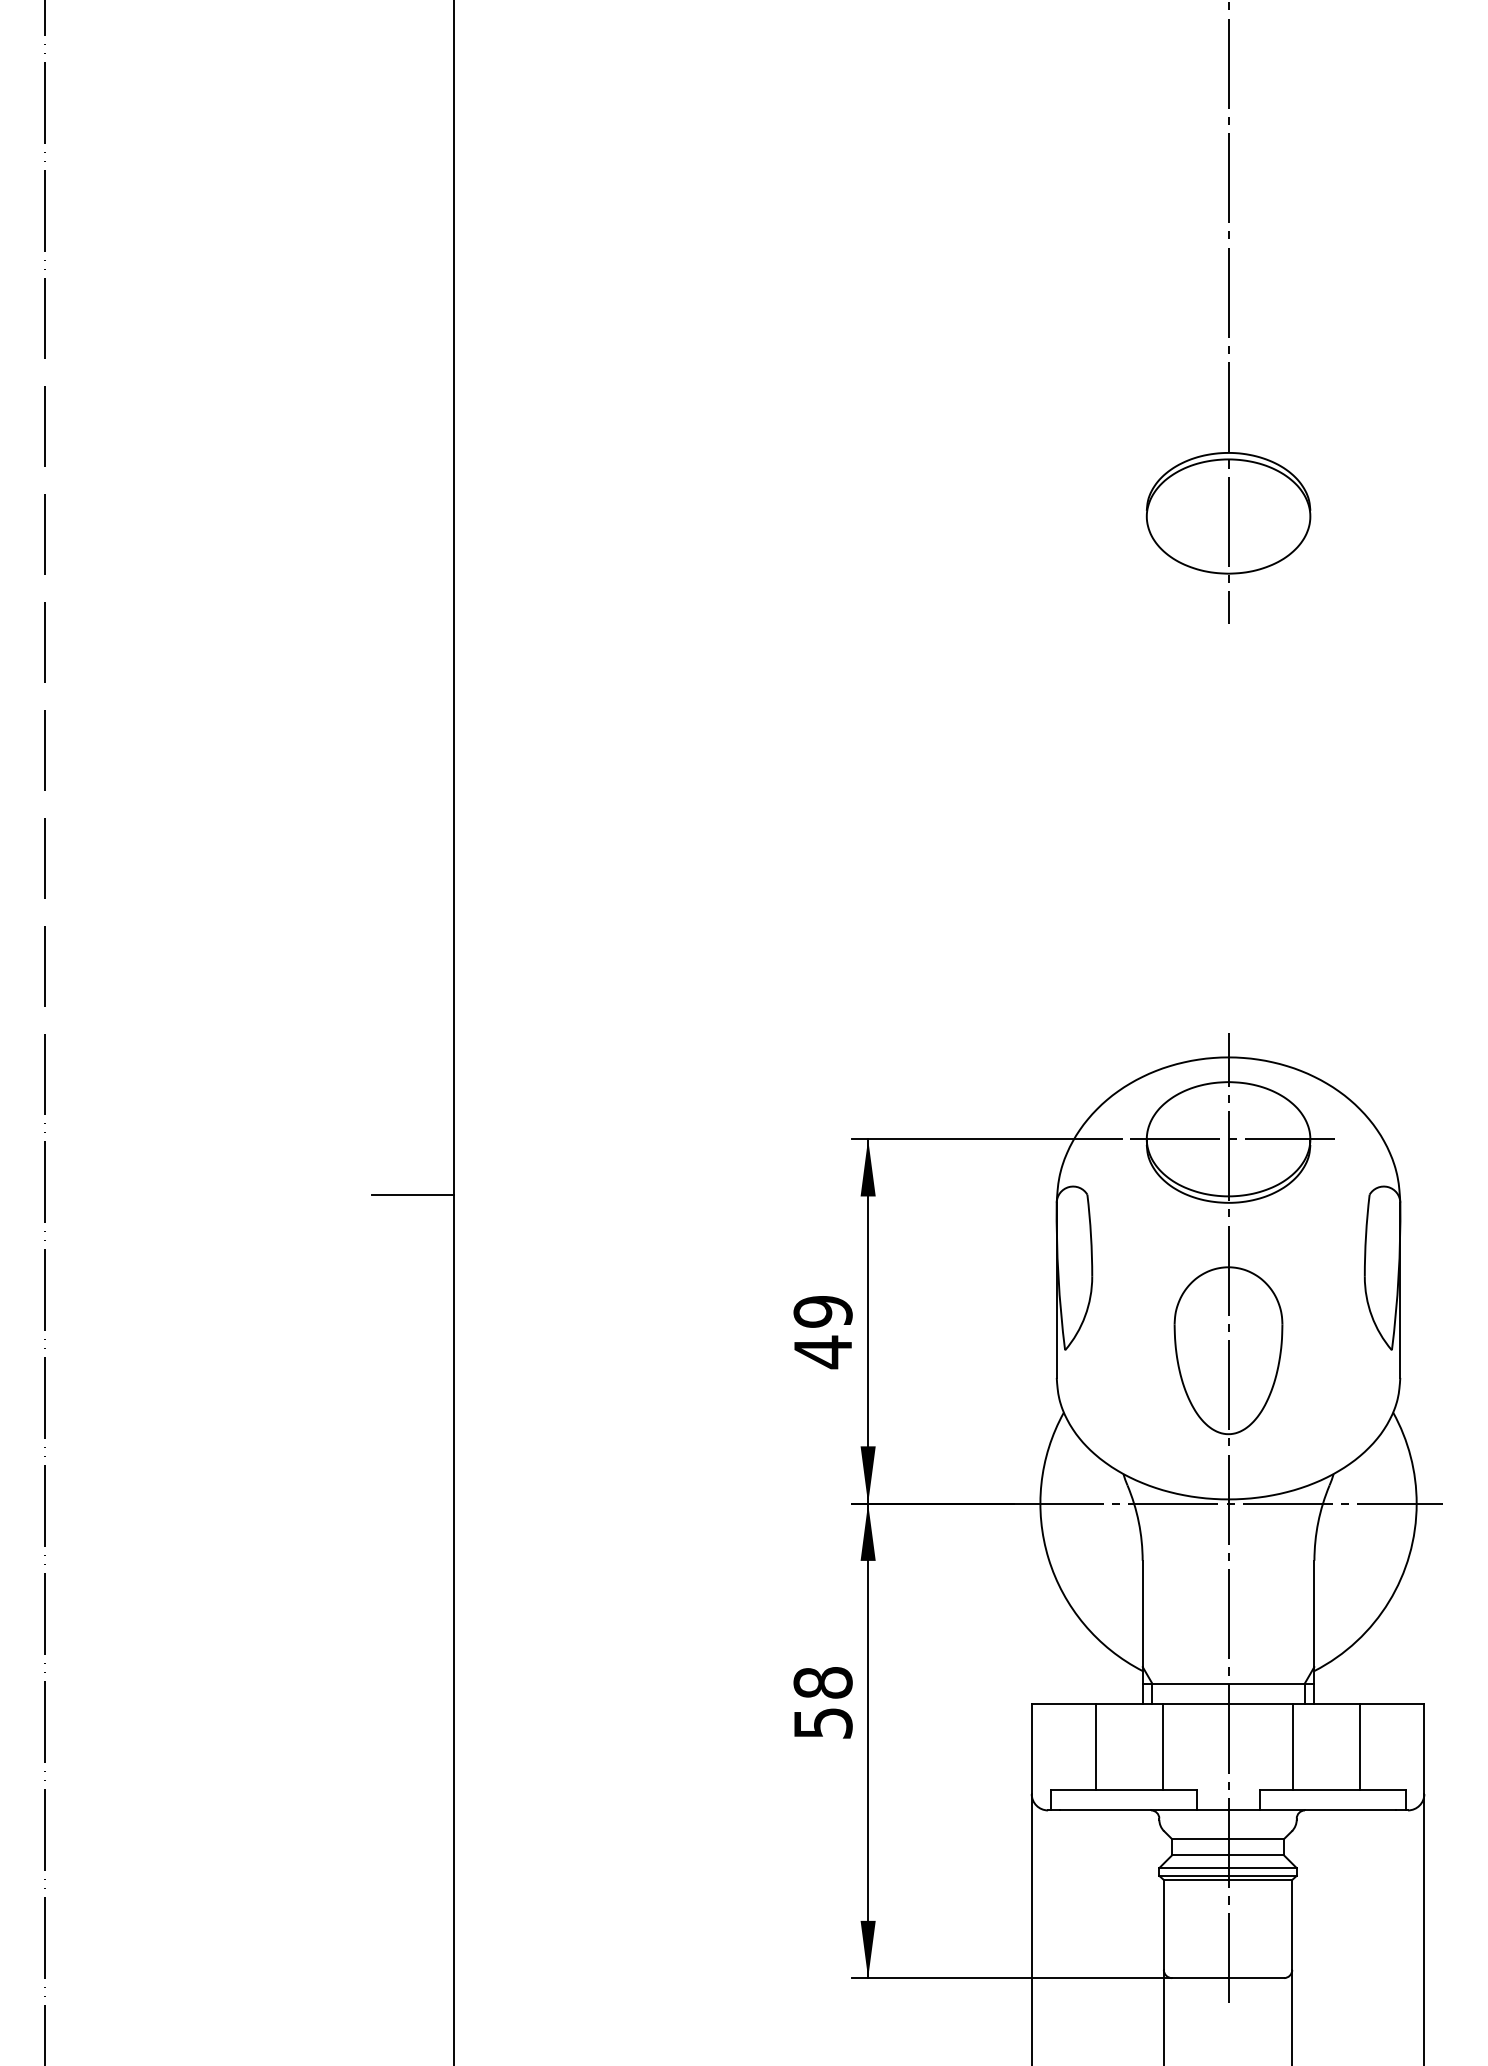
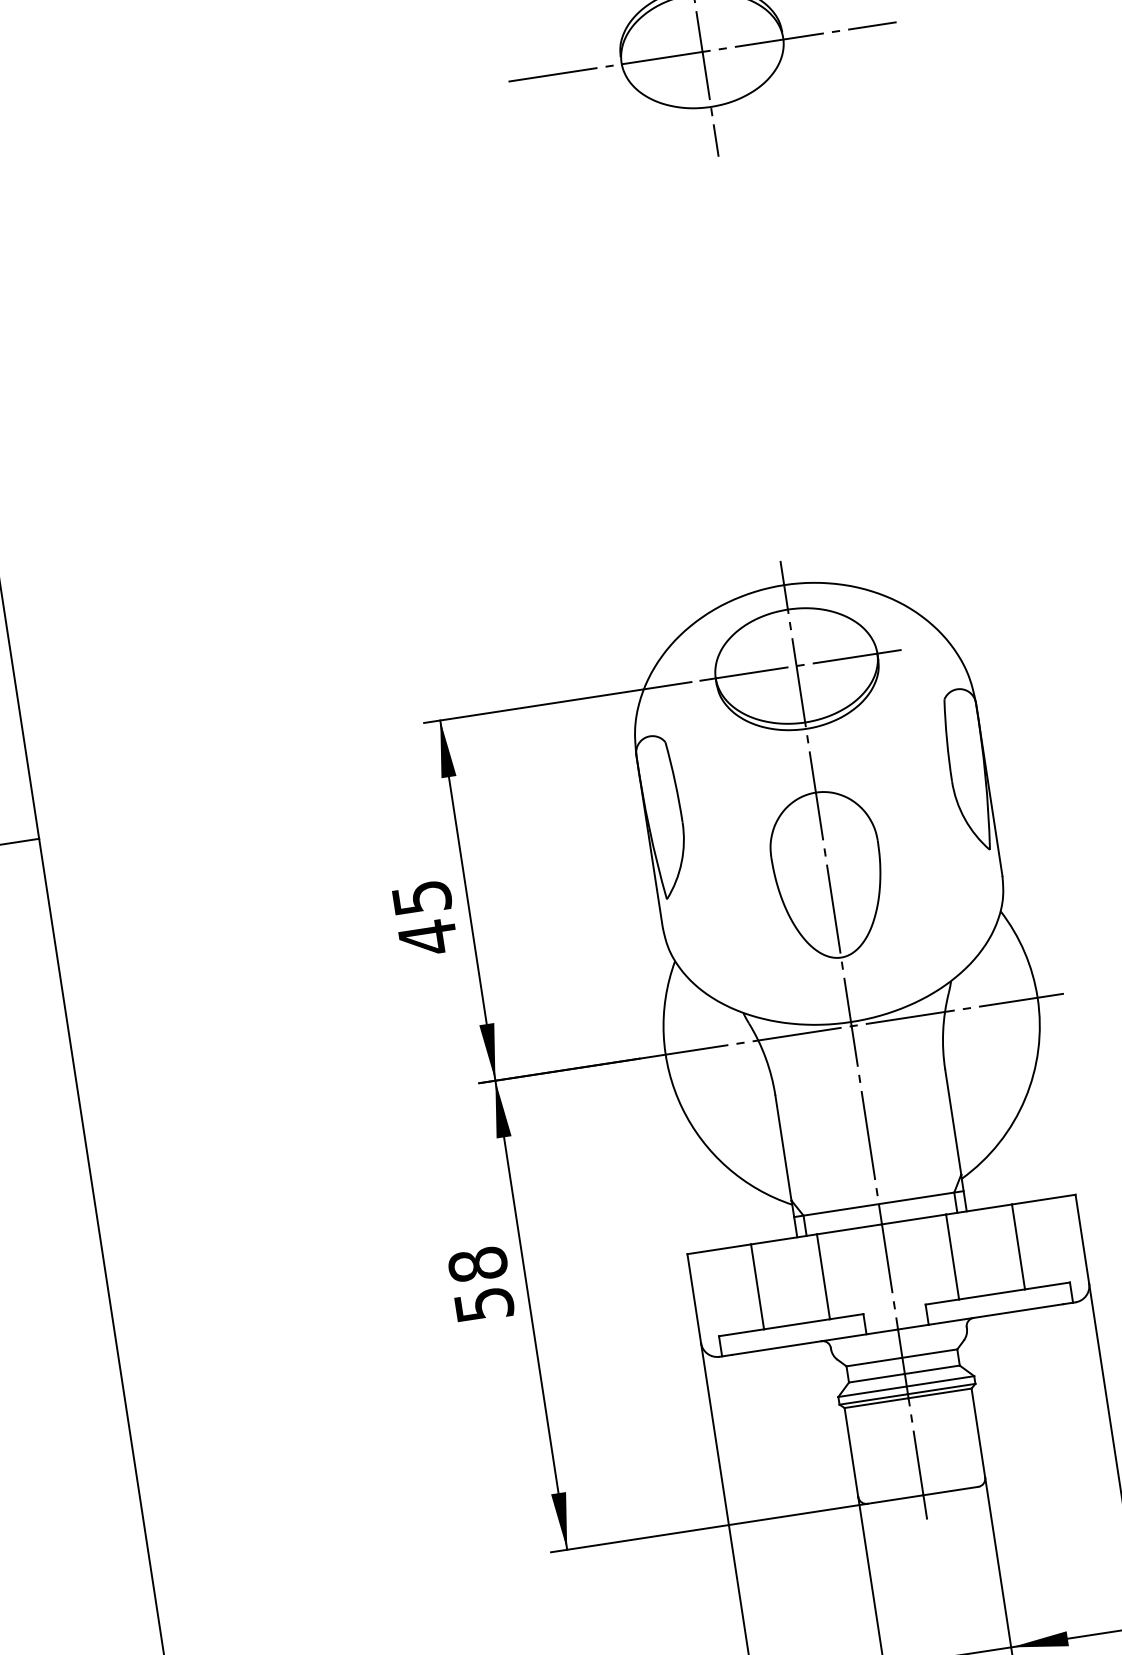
line: (1228, 518) -> (702, 52), added
text: (822, 1311) -> (421, 897), 49 -> 45

